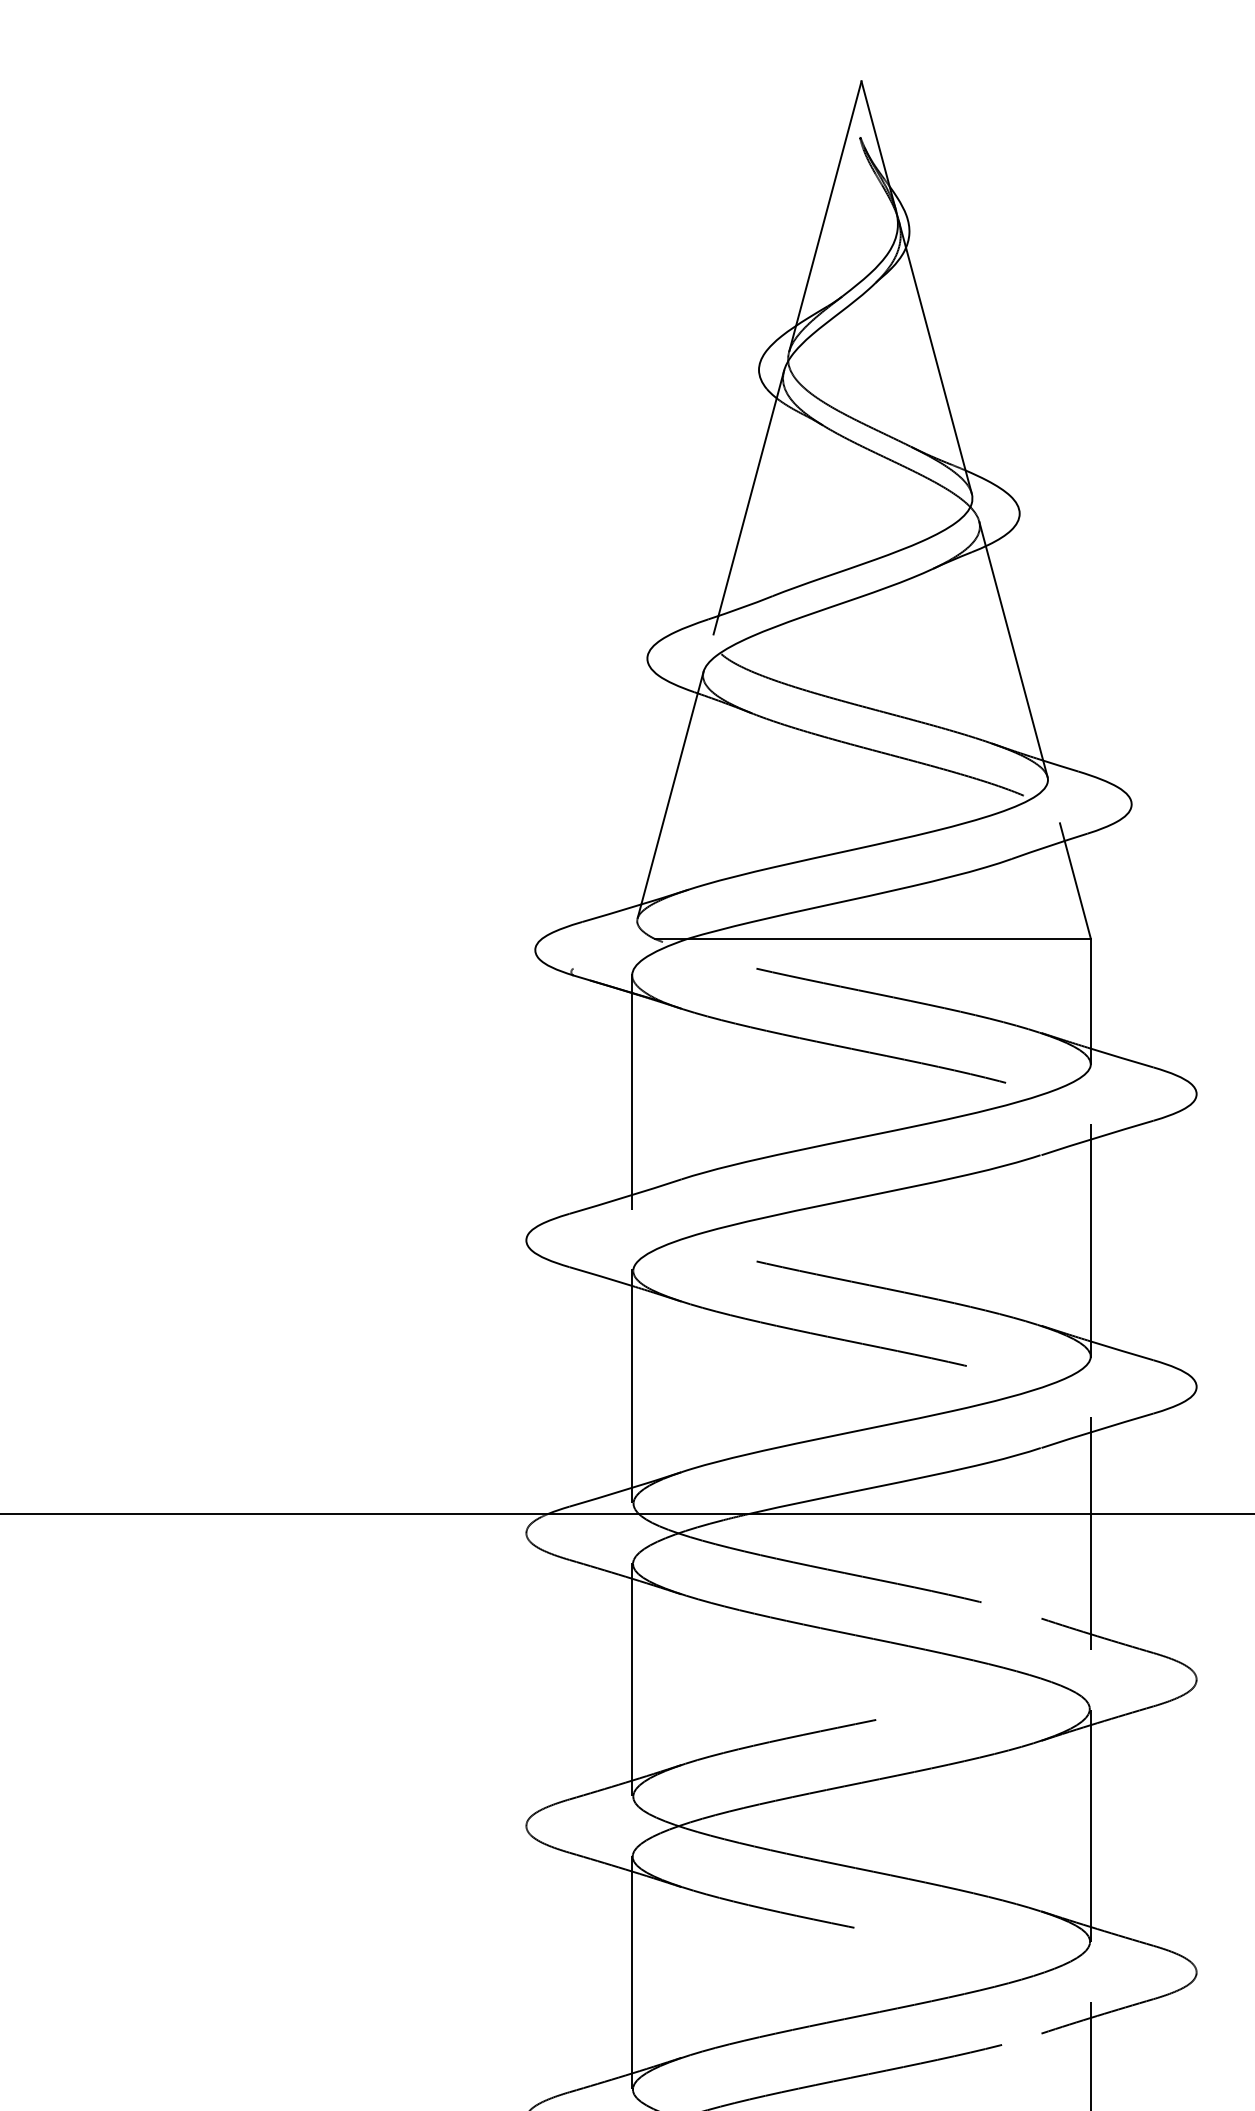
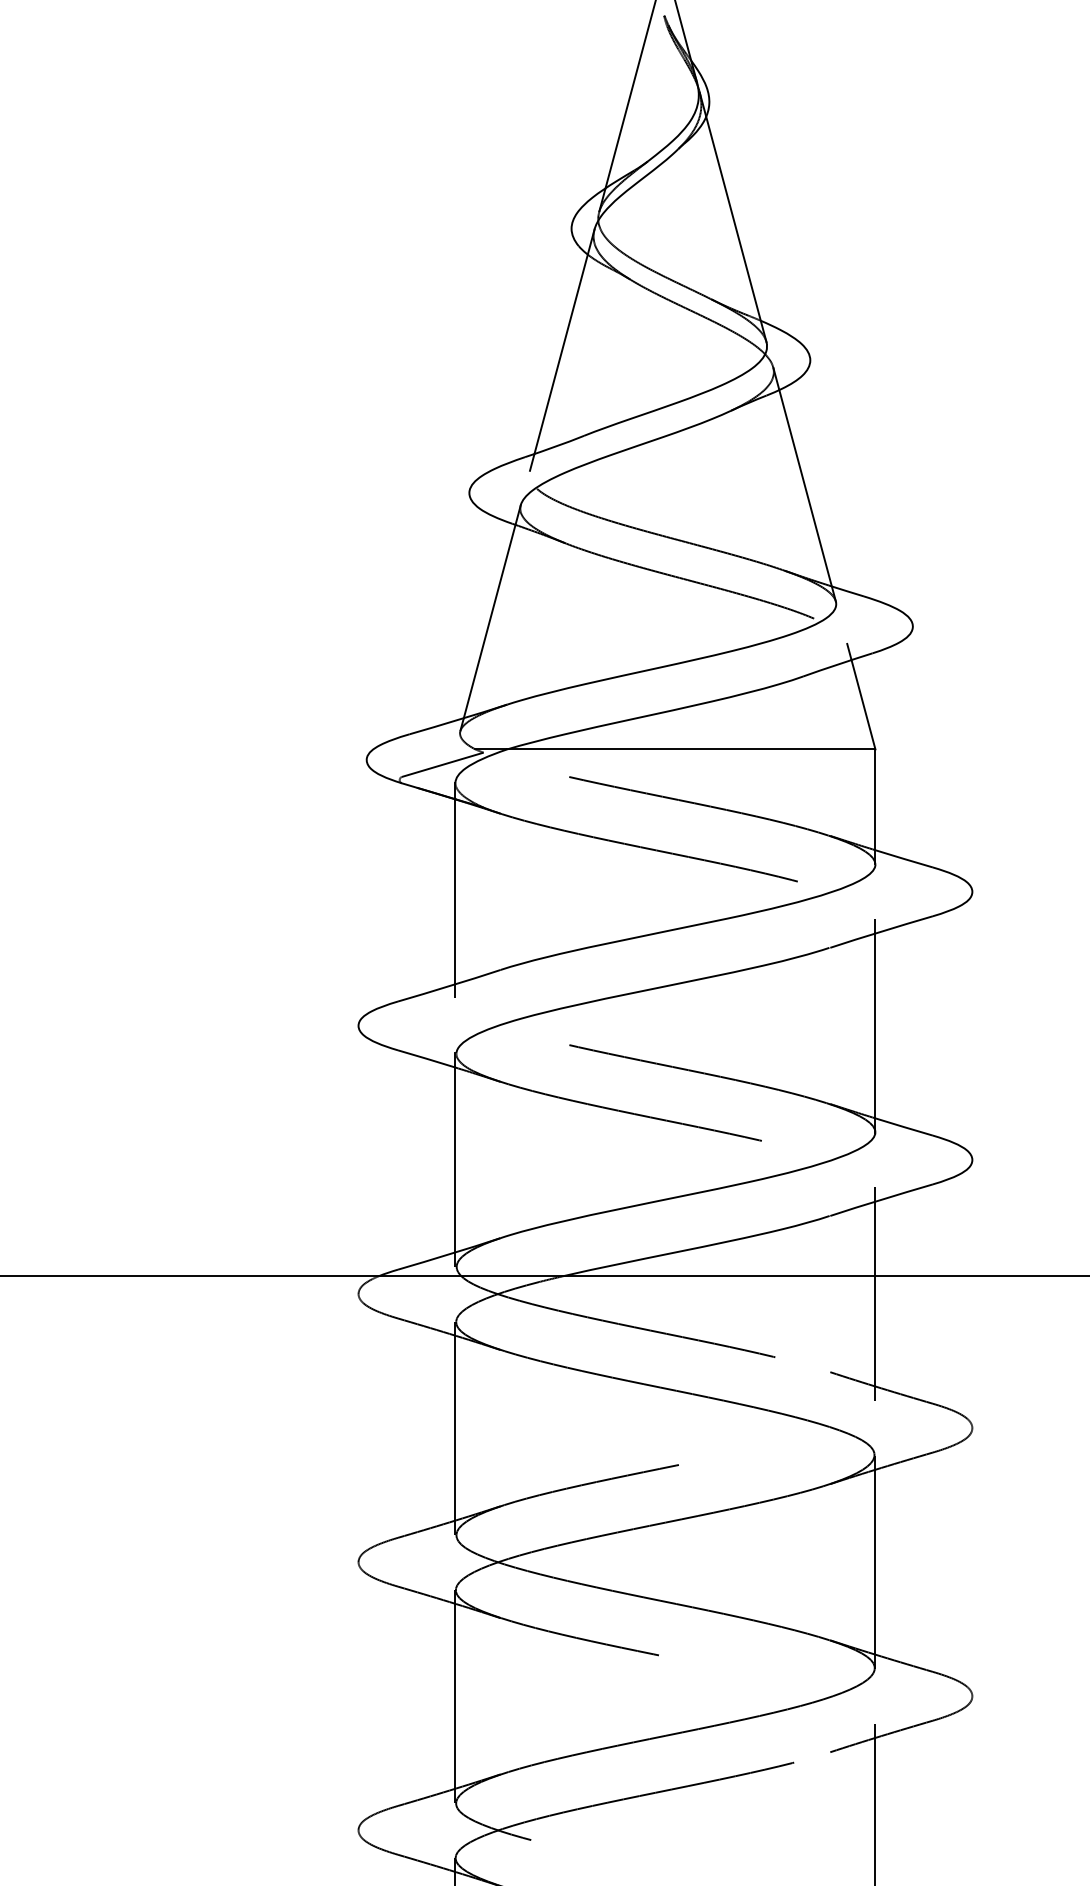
line: (617, 955) -> (441, 764), added

